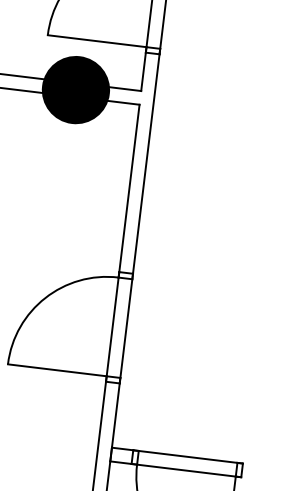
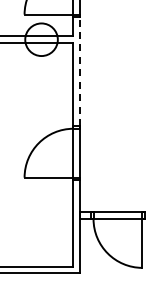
fill: (75, 89) -> (41, 39), removed
line: (146, 163) -> (80, 71), solid -> dashed

